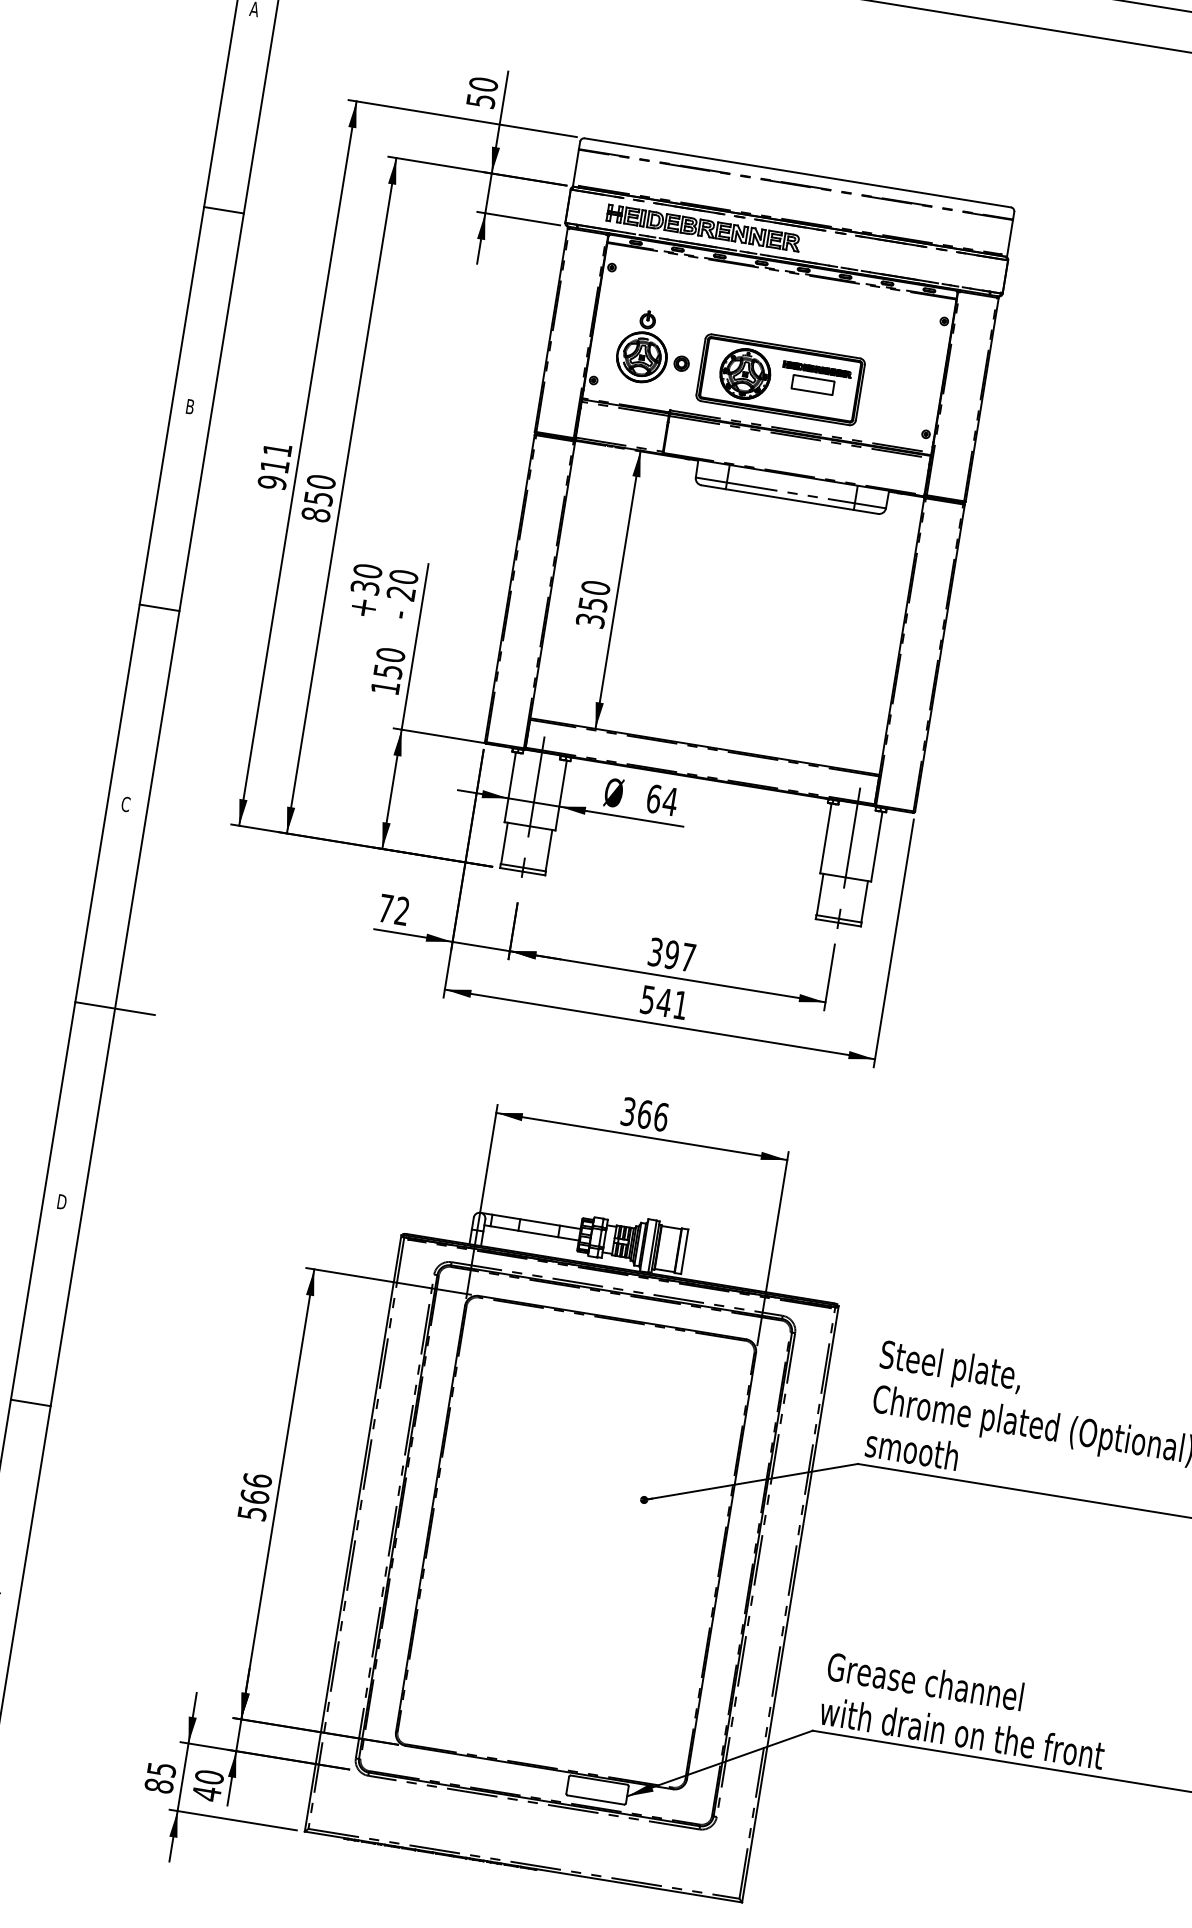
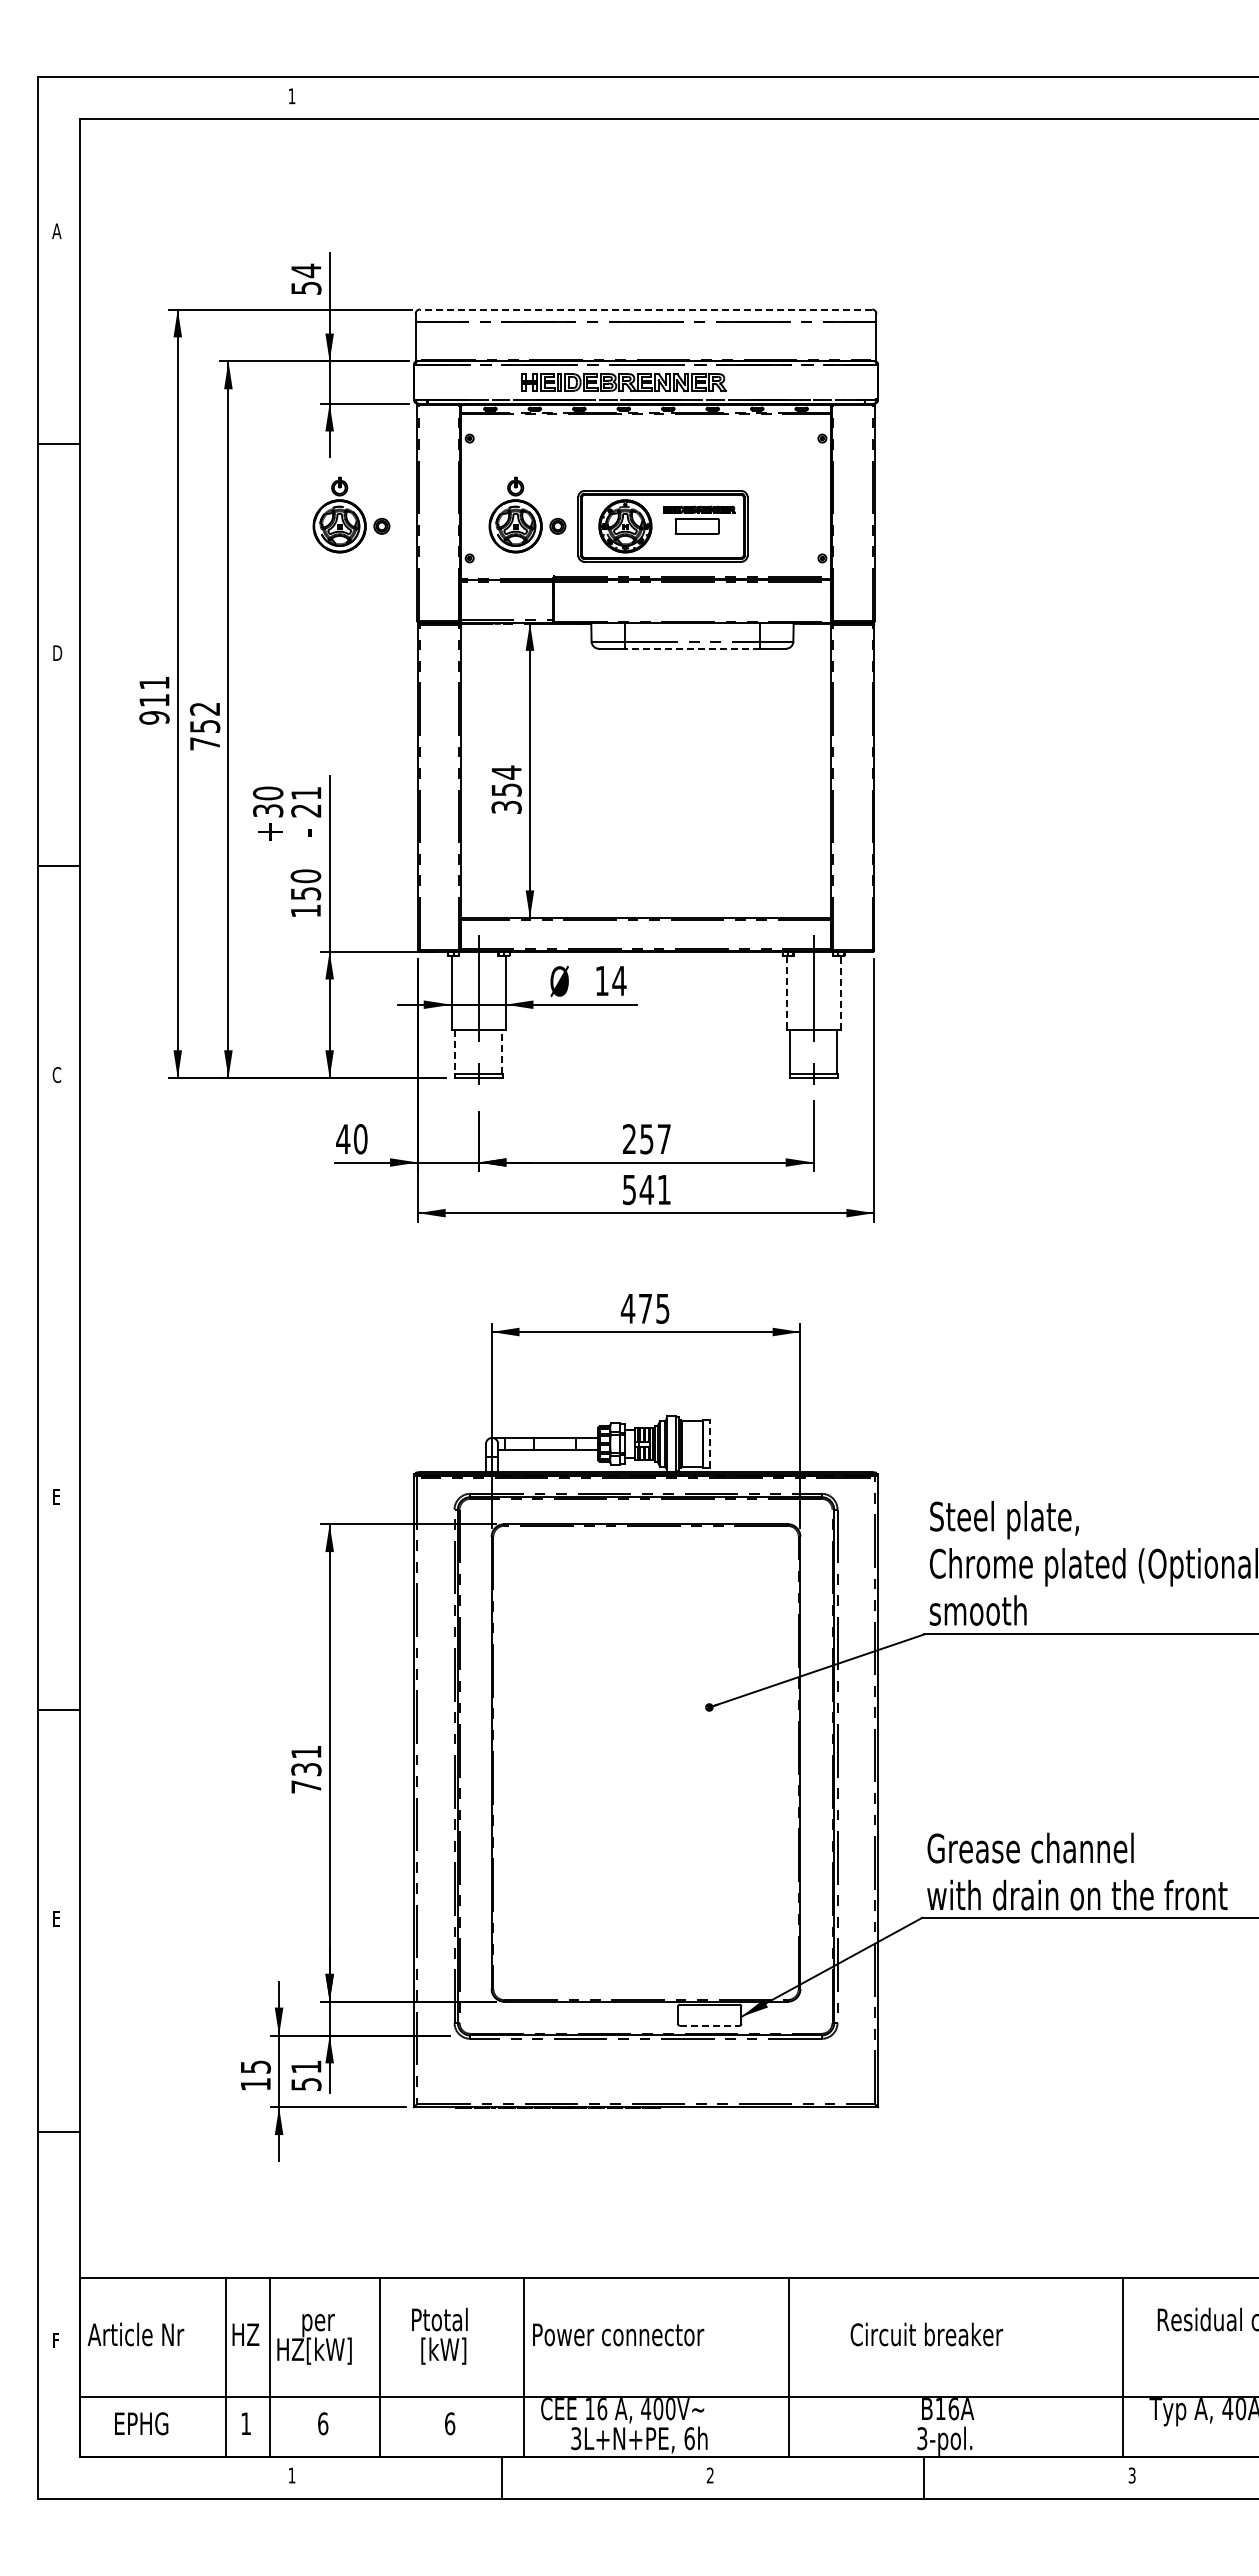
text: (483, 84) -> (306, 270), 50 -> 54
line: (797, 172) -> (645, 309), solid -> dashed
part: (703, 228) -> (623, 382), moved
part: (488, 321) -> (351, 514), added
text: (191, 407) -> (58, 653), B -> D
text: (318, 498) -> (204, 726), 850 -> 752
line: (789, 499) -> (692, 648), solid -> dashed
text: (403, 577) -> (306, 793), 20 -> 21
text: (595, 587) -> (506, 772), 350 -> 354
text: (654, 798) -> (602, 980), 64 -> 14
line: (825, 838) -> (786, 993), solid -> dashed
line: (503, 843) -> (454, 1052), solid -> dashed
line: (876, 847) -> (840, 993), solid -> dashed
line: (549, 851) -> (502, 1052), solid -> dashed
text: (393, 910) -> (351, 1139), 72 -> 40
text: (663, 953) -> (637, 1139), 397 -> 257
line: (114, 1008) -> (79, 1288), removed
text: (643, 1114) -> (644, 1308), 366 -> 475
text: (62, 1201) -> (57, 1496), D -> E
line: (684, 1252) -> (709, 1444), solid -> dashed
text: (255, 1496) -> (306, 1769), 566 -> 731
text: (208, 1785) -> (306, 2075), 40 -> 51
text: (158, 1786) -> (255, 2084), 85 -> 15
line: (595, 1799) -> (709, 2025), solid -> dashed

